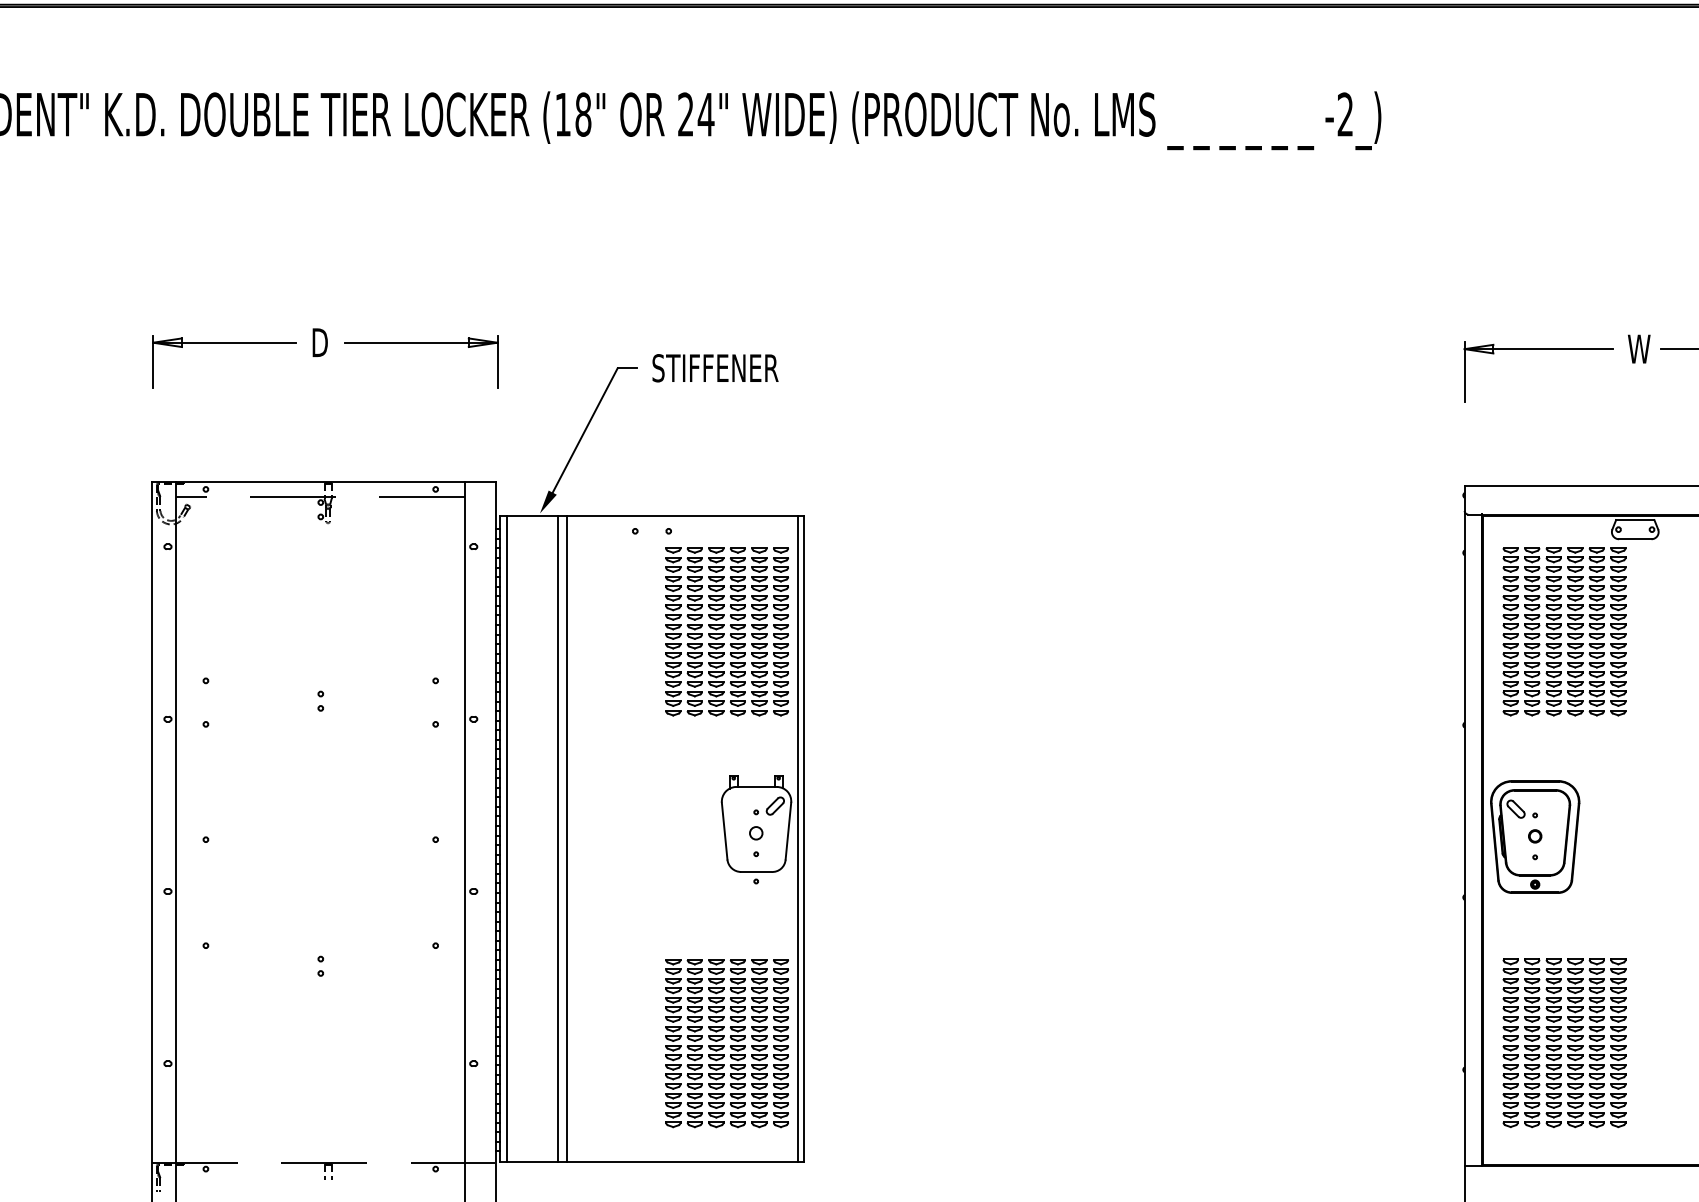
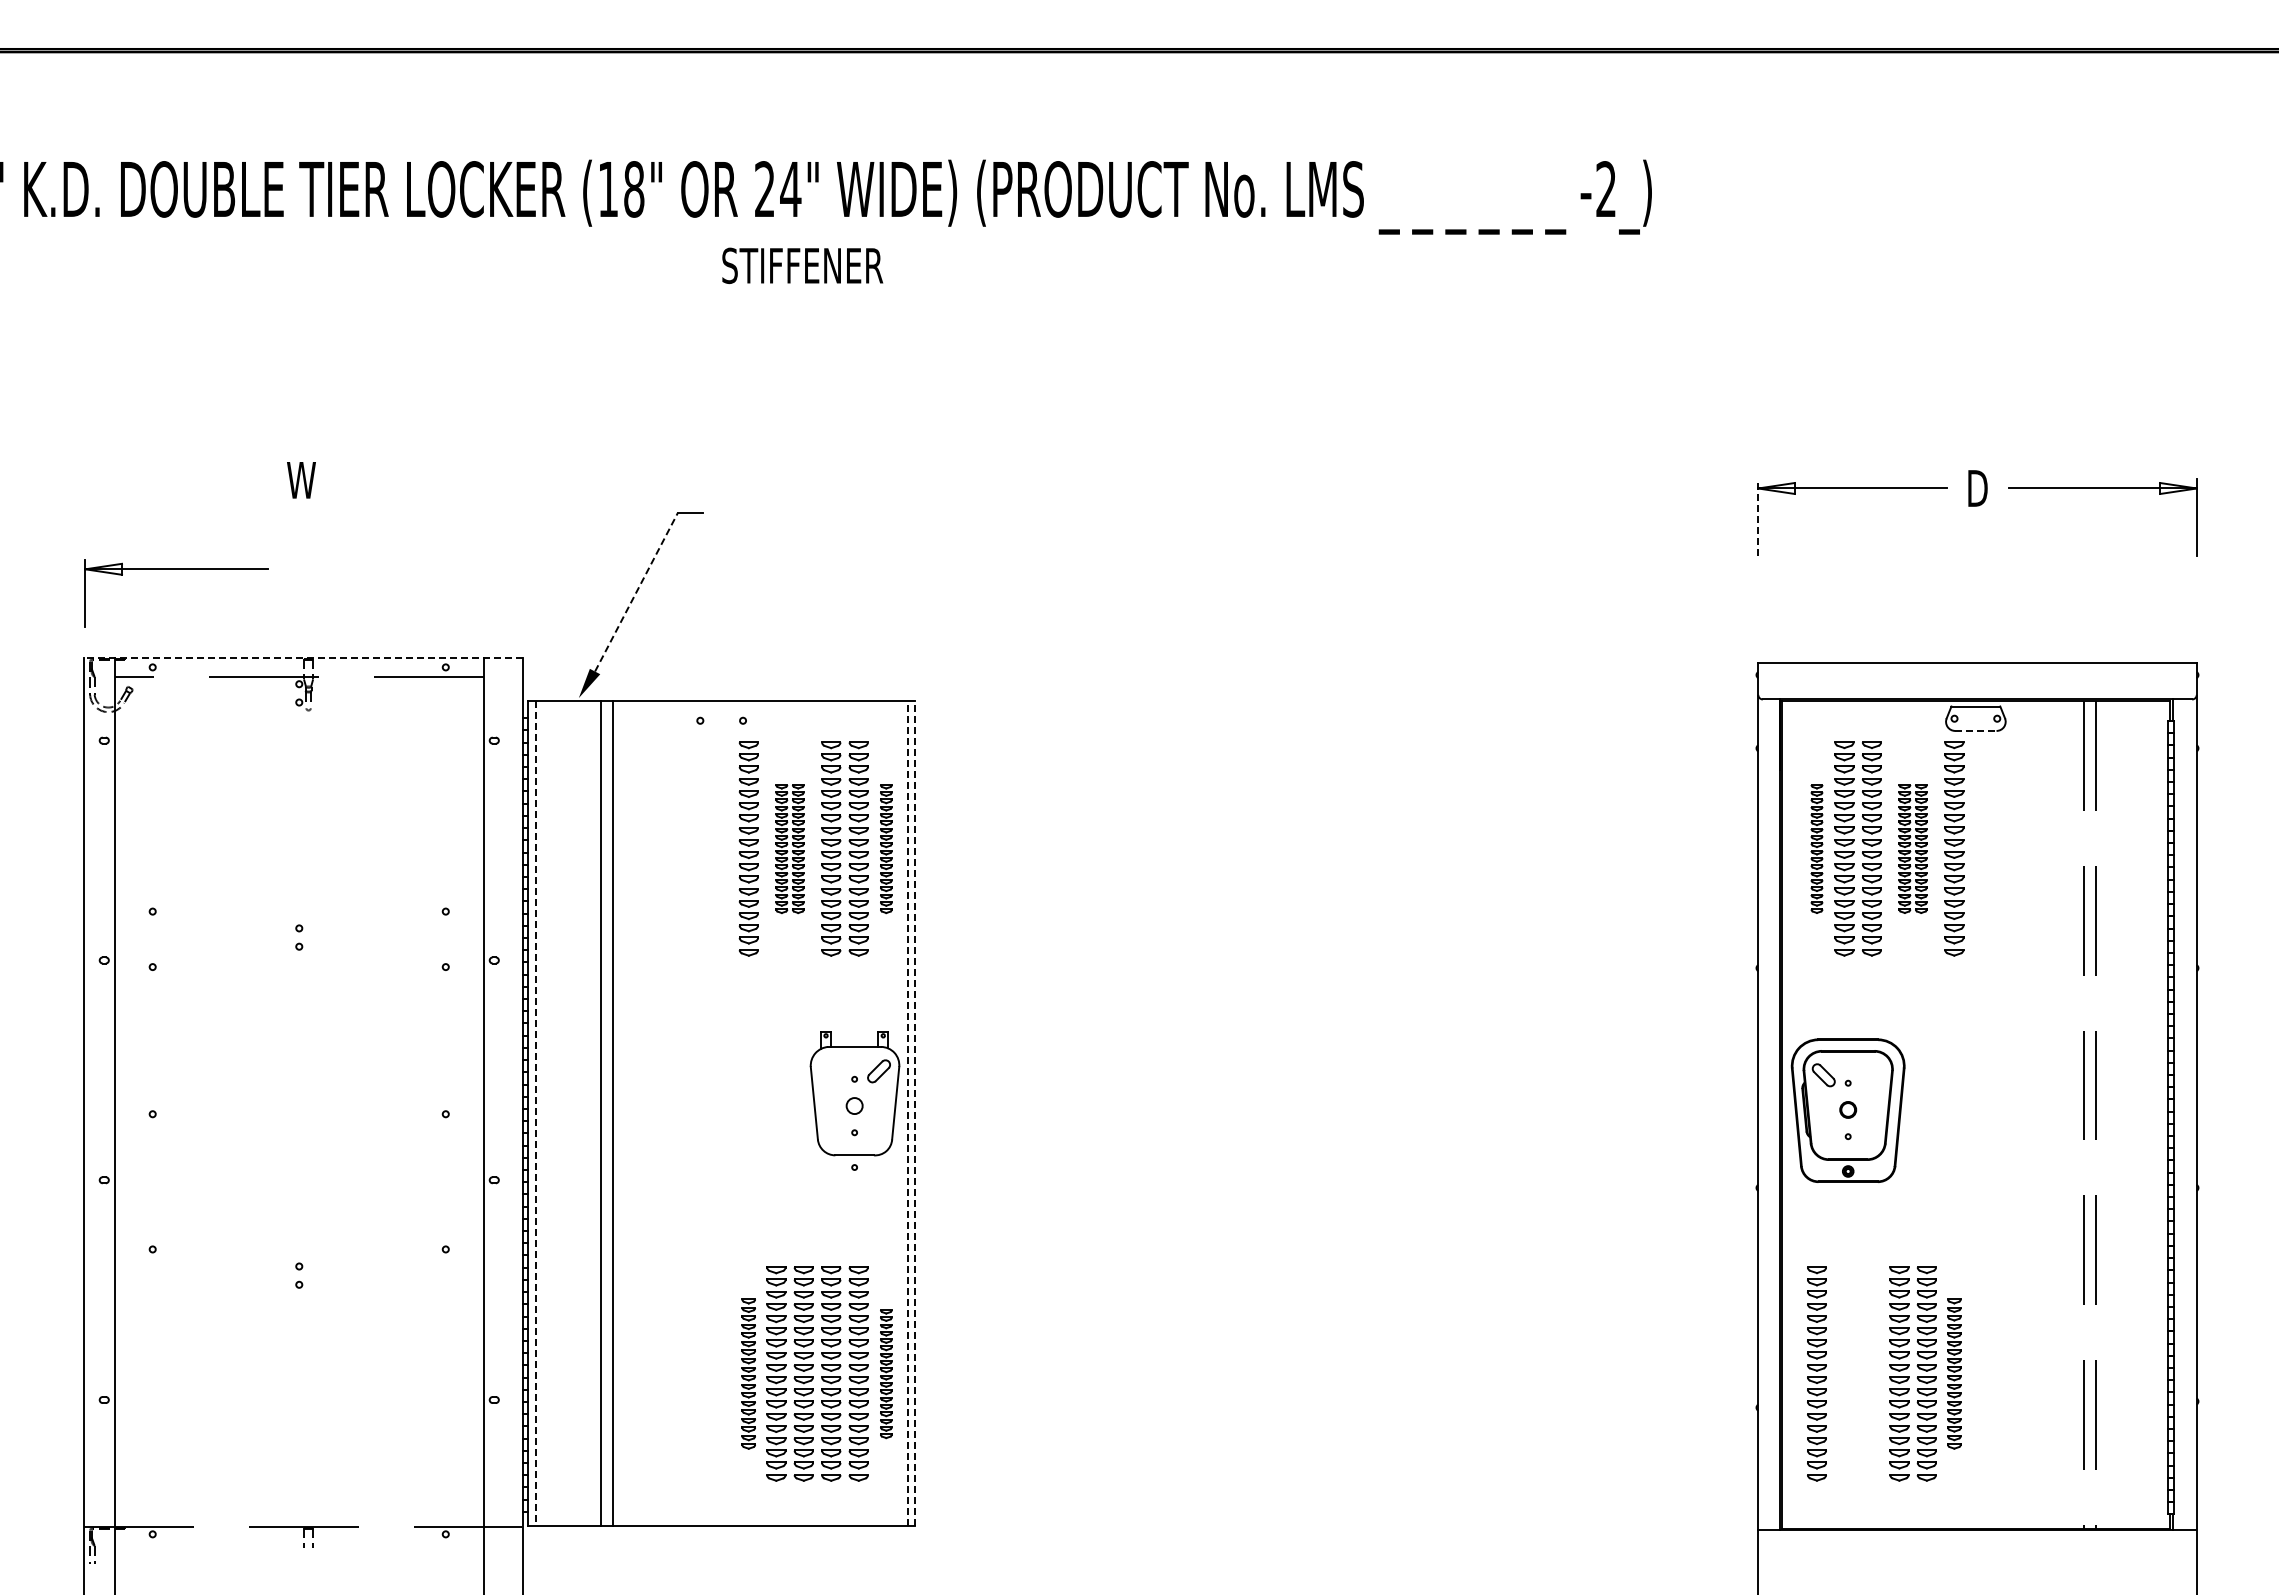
part: (224, 342) -> (176, 569), moved
text: (322, 342) -> (301, 480), D -> W
part: (421, 342) -> (427, 480), removed
text: (1638, 349) -> (1980, 488), W -> D
text: (715, 367) -> (802, 265), moved
line: (1464, 371) -> (1758, 517), solid -> dashed
line: (585, 429) -> (636, 591), solid -> dashed
line: (324, 482) -> (303, 658), solid -> dashed
line: (1634, 538) -> (1975, 730), solid -> dashed
part: (705, 631) -> (789, 848), size x0.6
part: (781, 631) -> (886, 848), size x0.6
part: (1510, 631) -> (1816, 848), size x0.6
part: (1585, 631) -> (1912, 848), size x0.6
line: (797, 838) -> (907, 1112), solid -> dashed
line: (803, 838) -> (915, 1112), solid -> dashed
line: (506, 839) -> (536, 1113), solid -> dashed
part: (673, 1042) -> (748, 1373), size x0.7
part: (781, 1042) -> (886, 1373), size x0.6
part: (1542, 1042) -> (1857, 1373), removed
part: (1618, 1042) -> (1954, 1373), size x0.7

